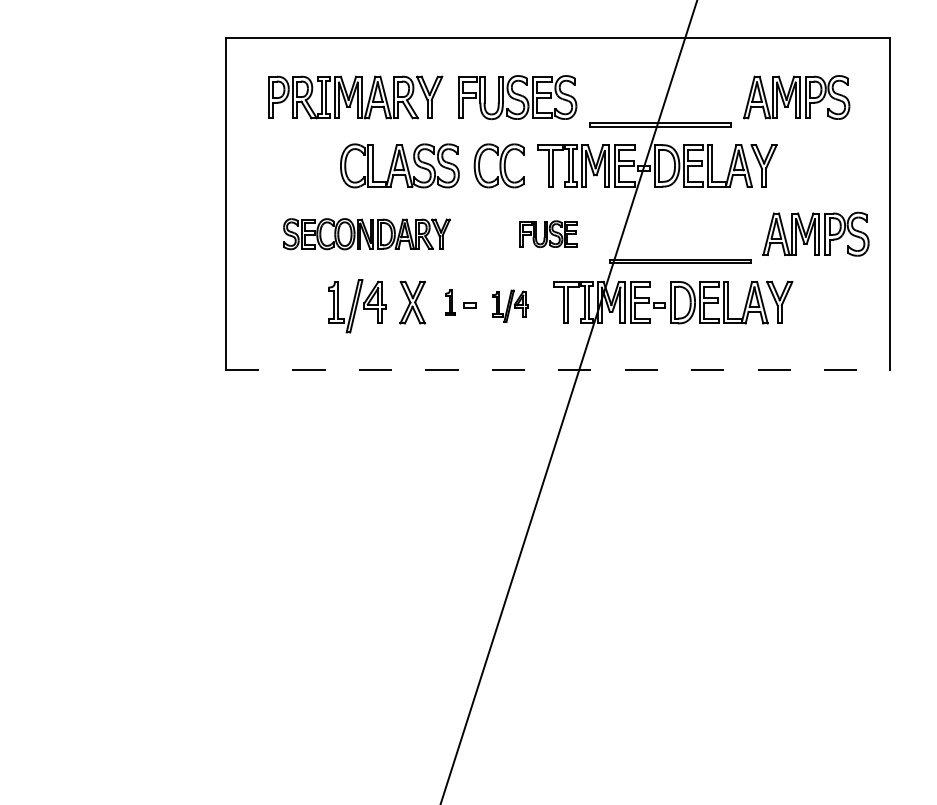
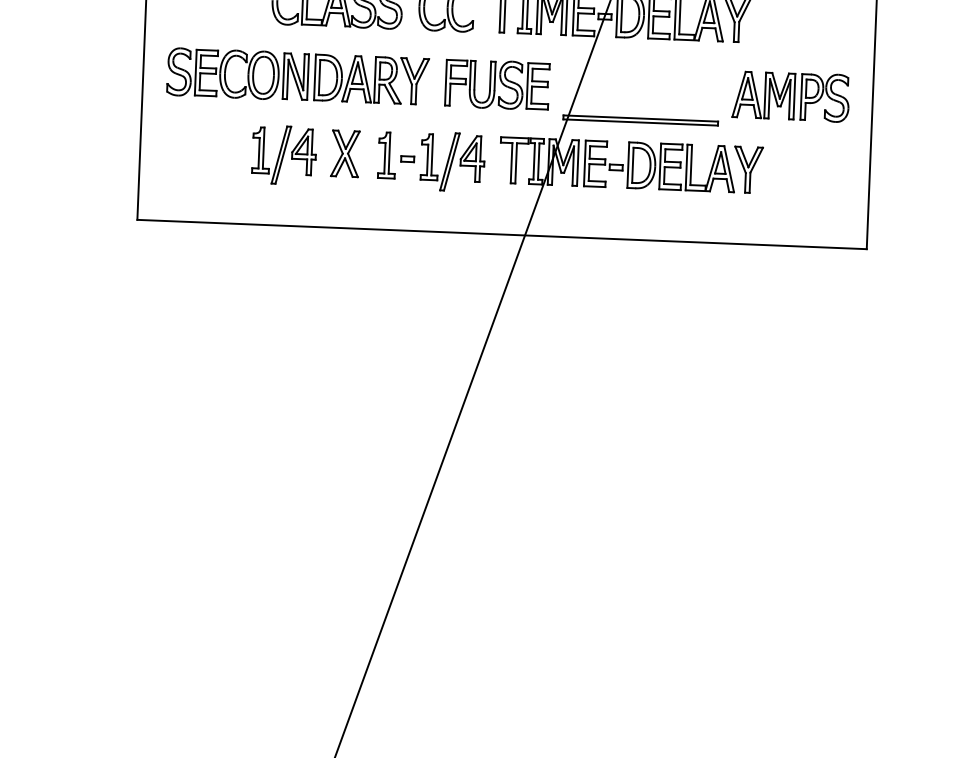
part: (366, 233) -> (297, 75), size x1.43
part: (548, 233) -> (497, 83), size x1.67
part: (450, 302) -> (386, 155), size x1.67
part: (510, 306) -> (452, 162), size x1.67
line: (558, 370) -> (502, 234), dashed -> solid

